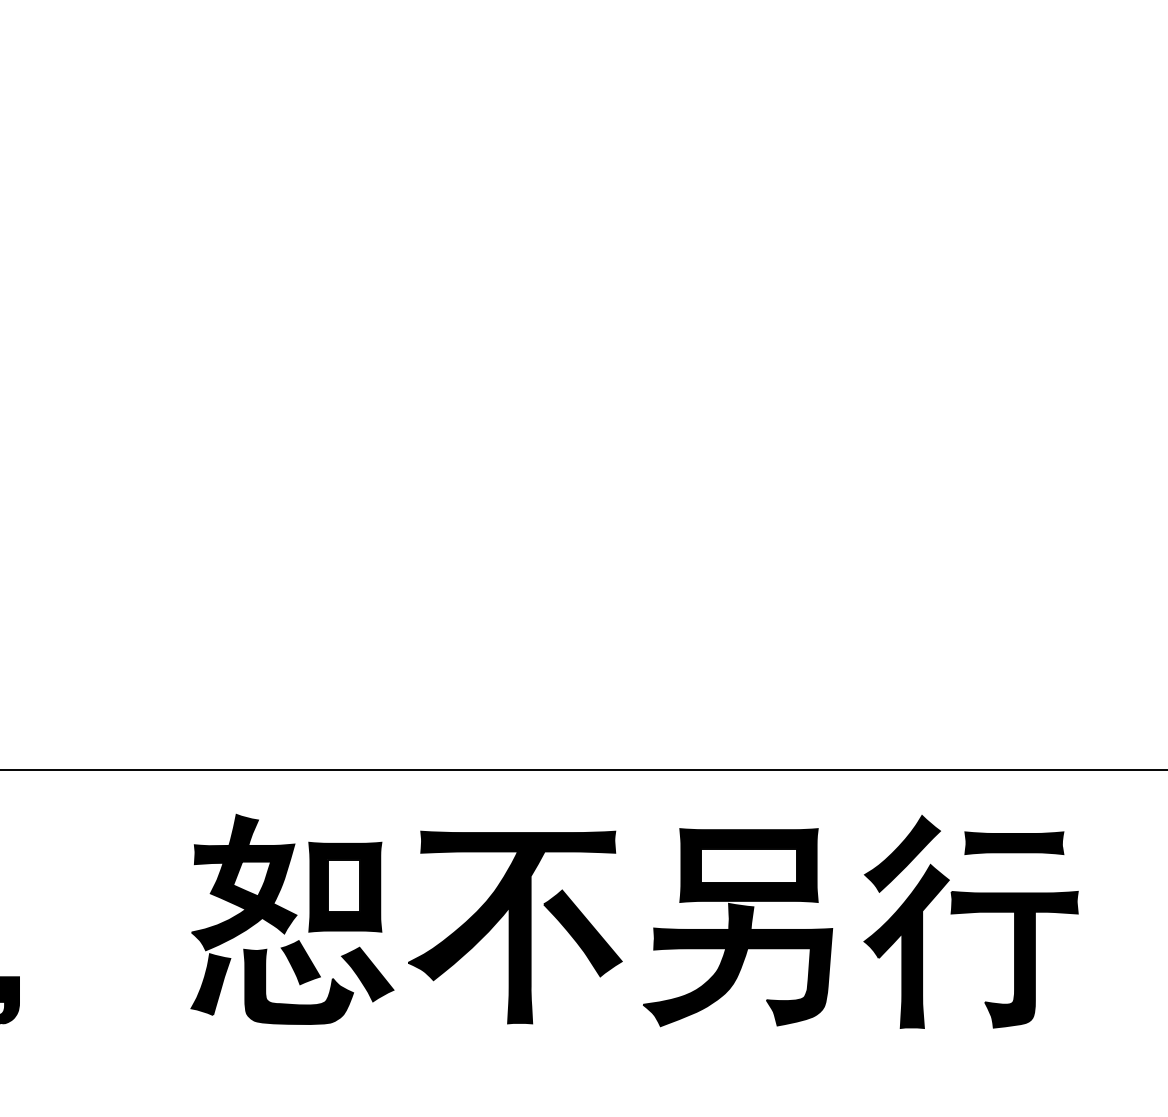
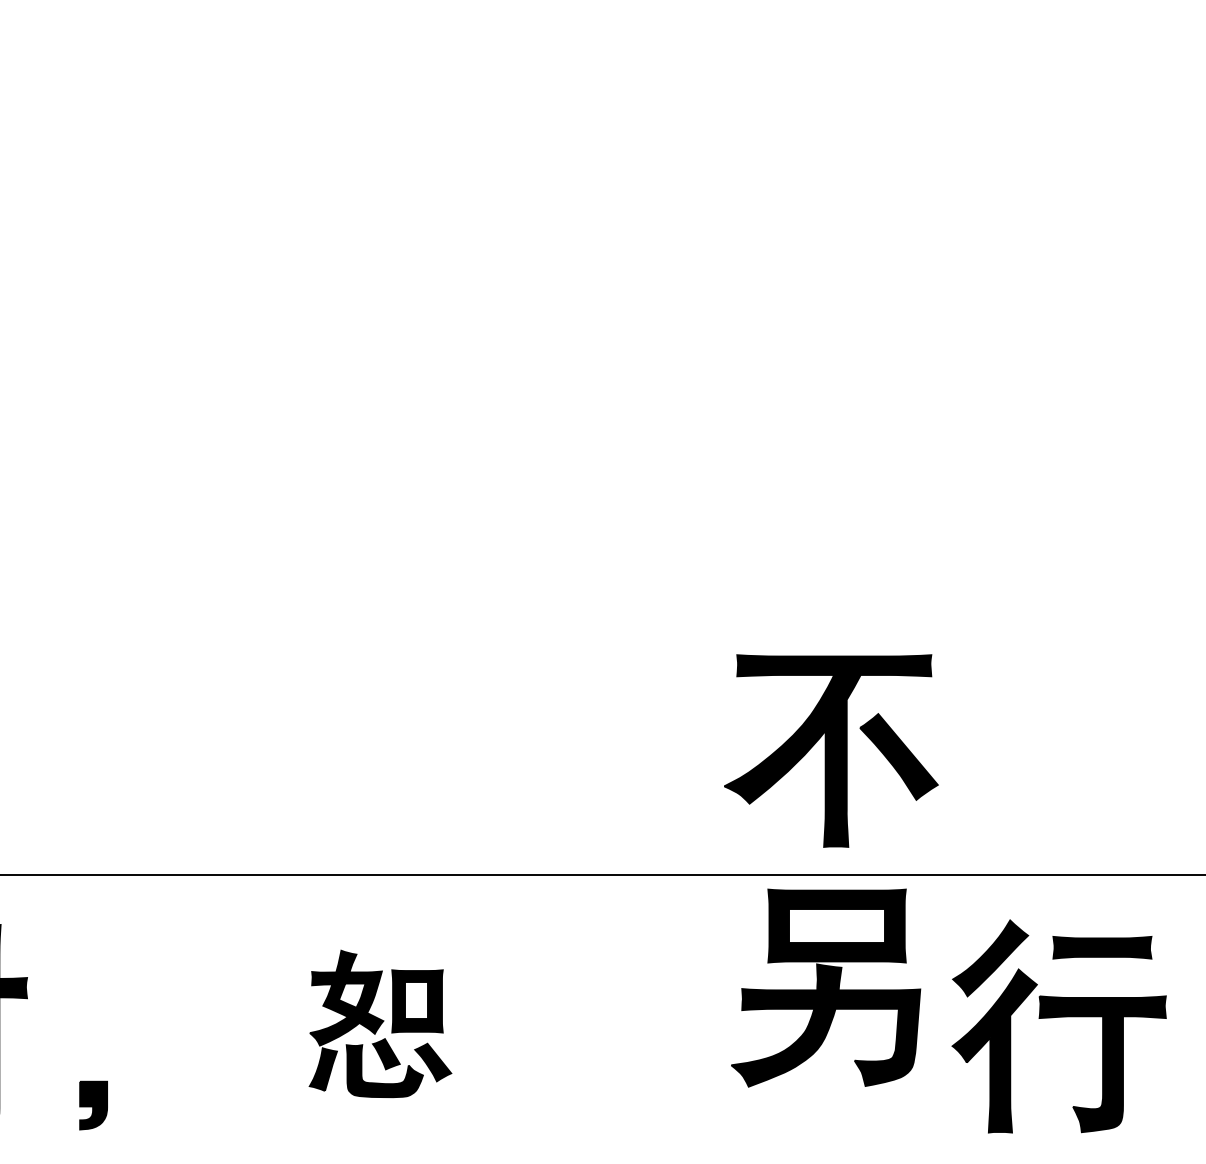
part: (292, 918) -> (380, 1023), size x0.7
part: (515, 926) -> (831, 750), moved
part: (738, 926) -> (826, 987), moved

